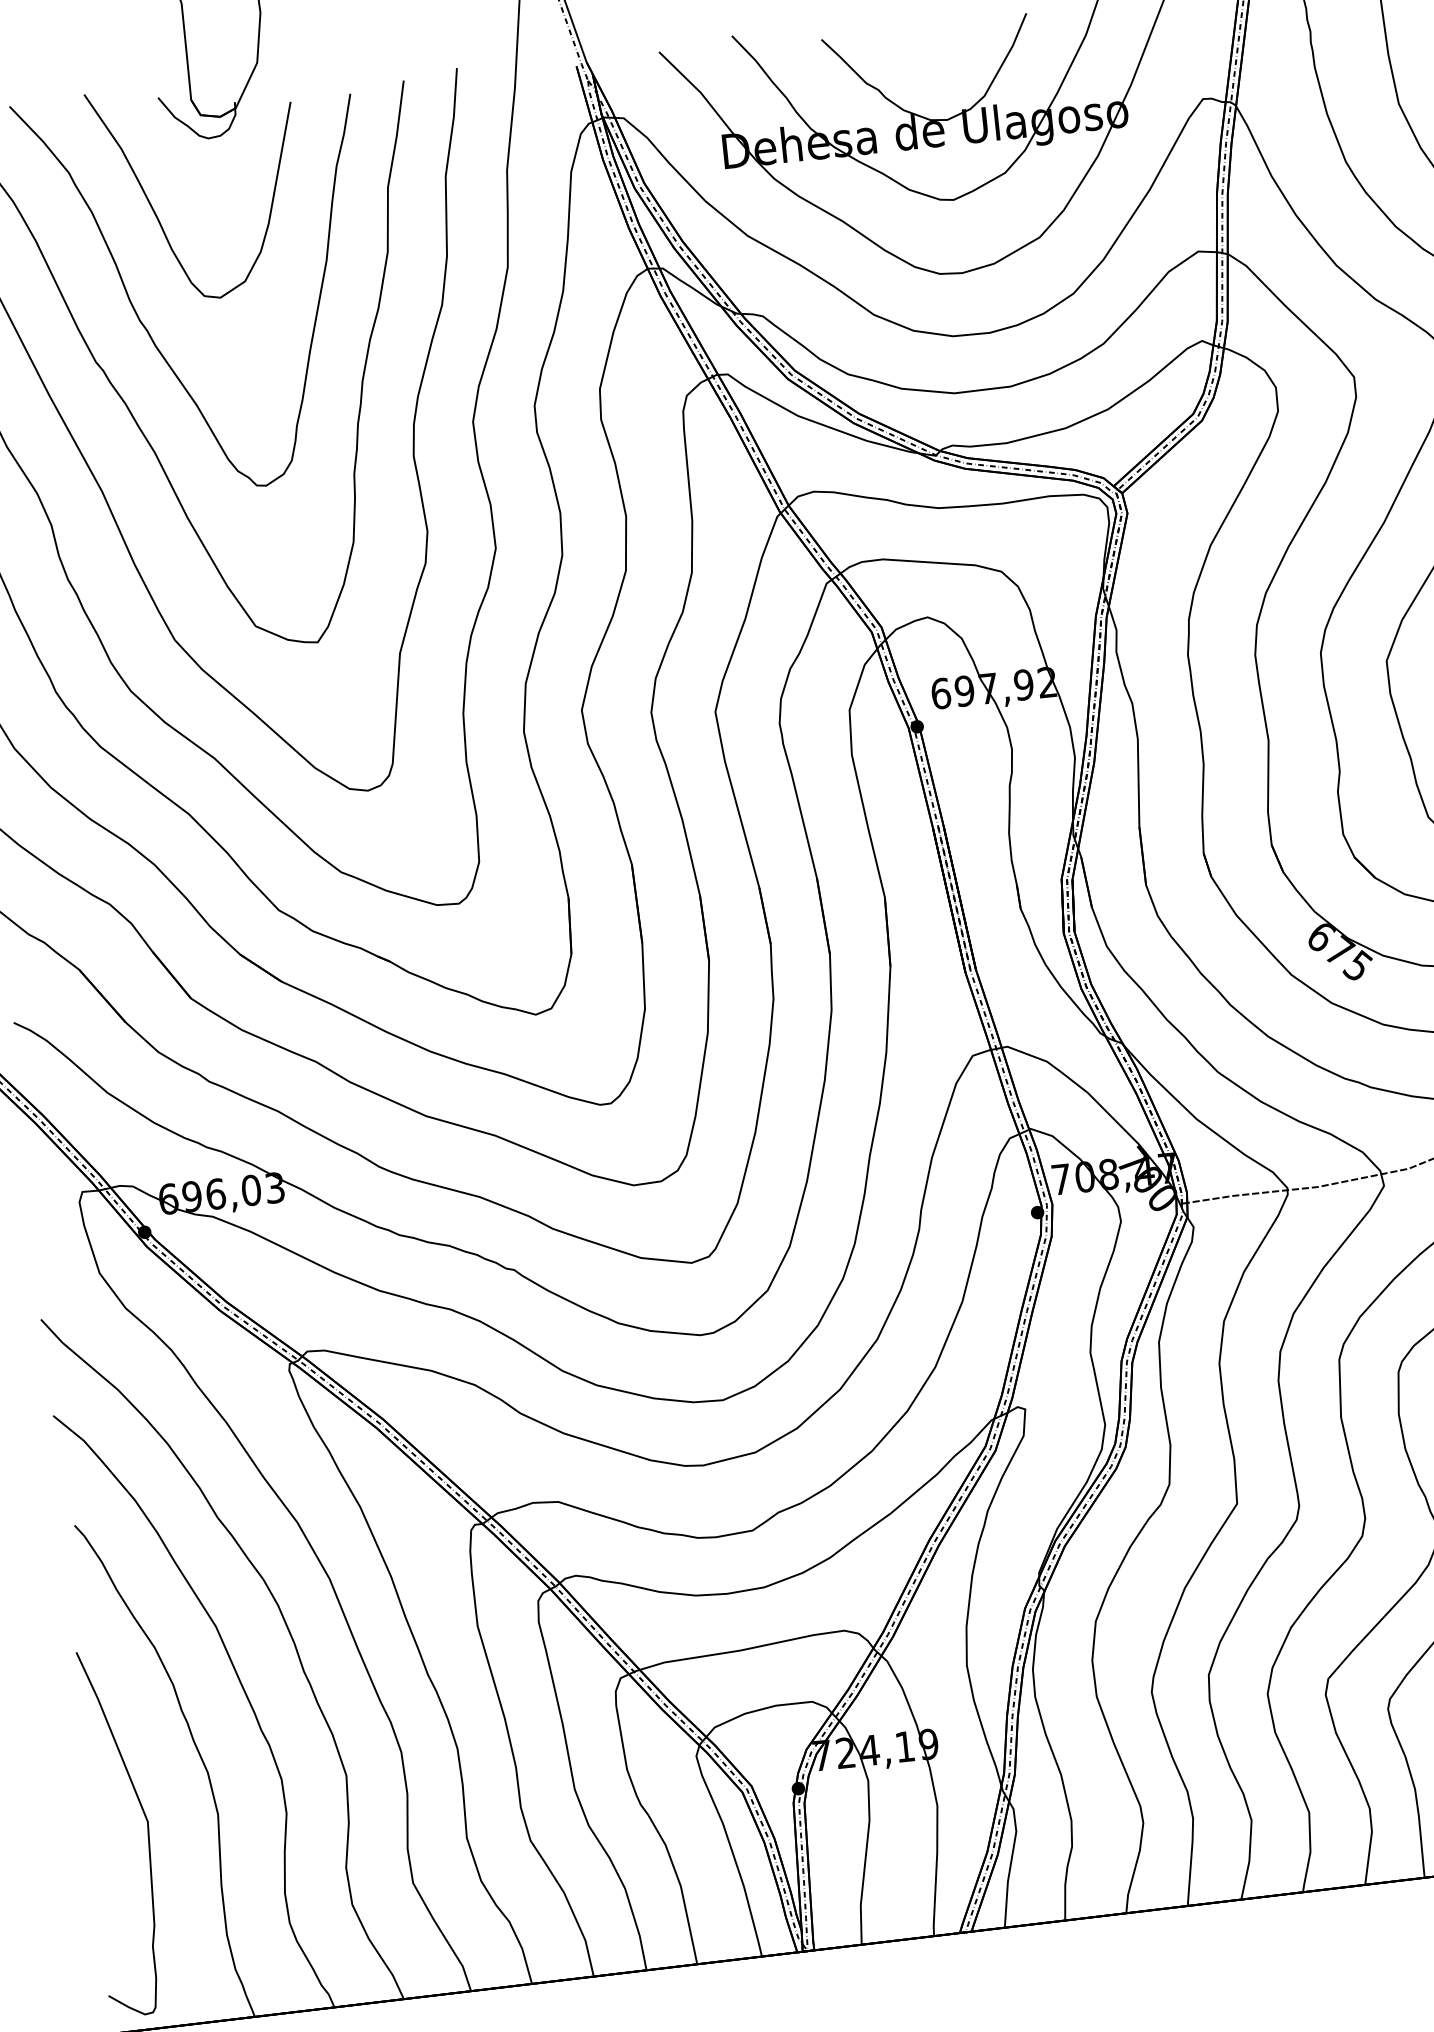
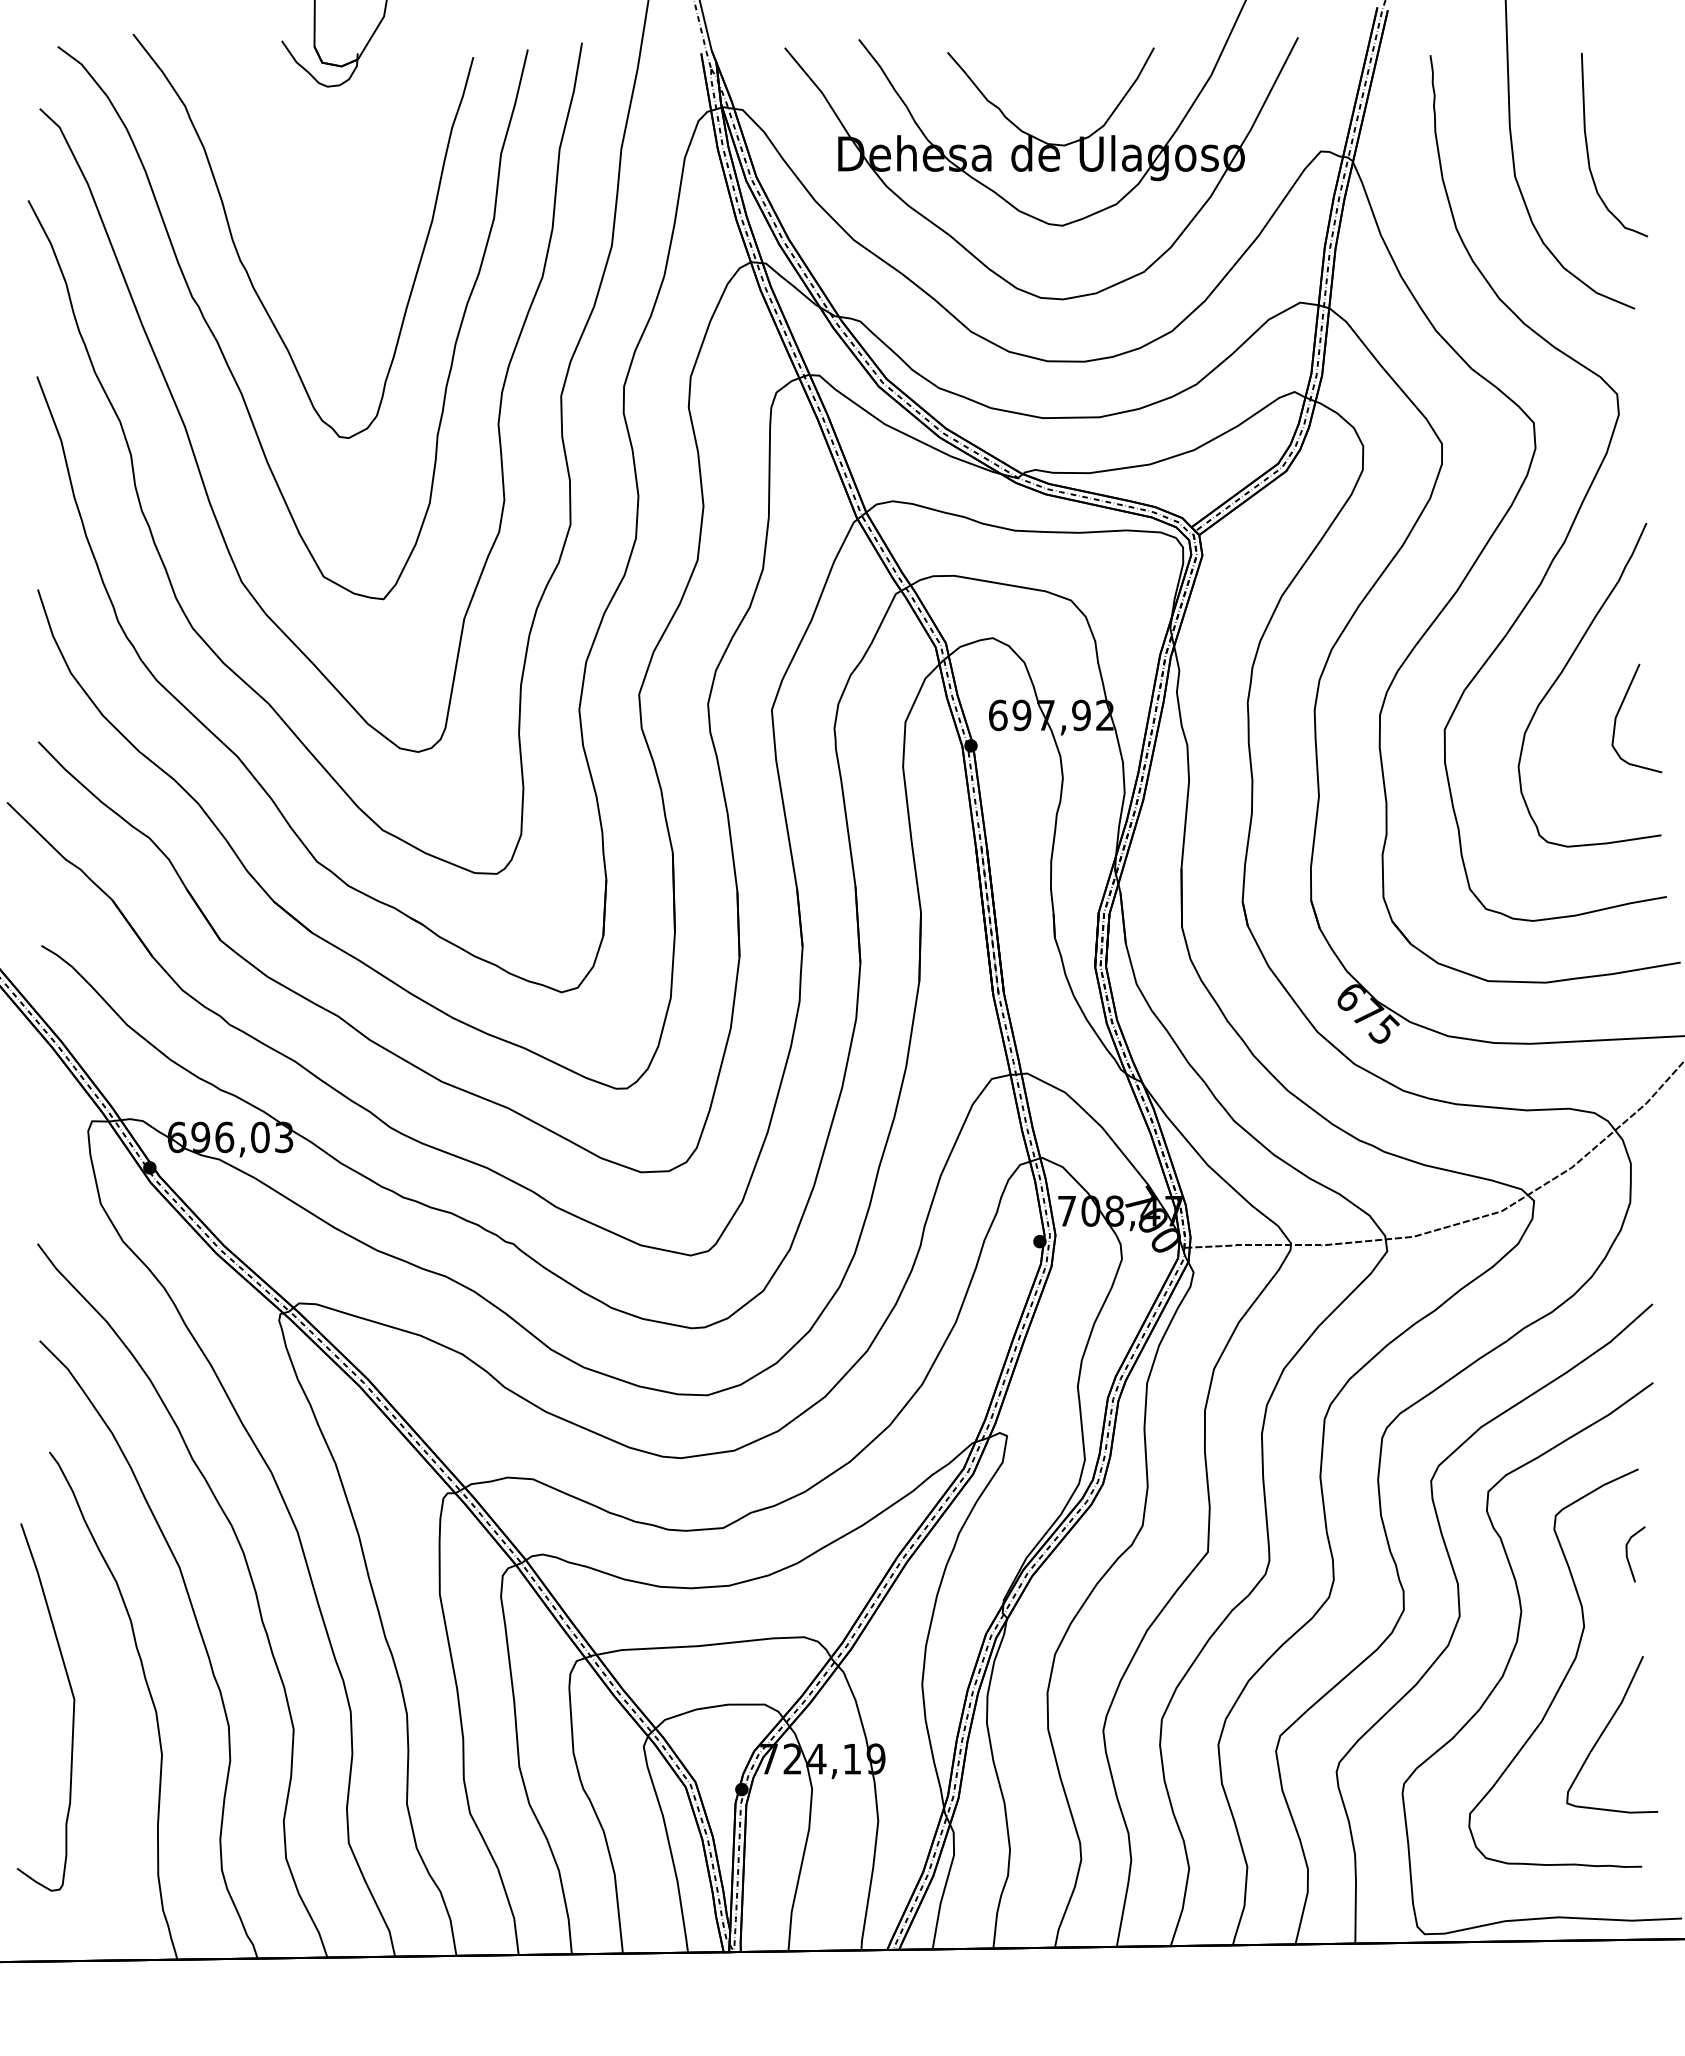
curve: (155, 212) -> (267, 154), removed
curve: (147, 1835) -> (72, 1713), moved

